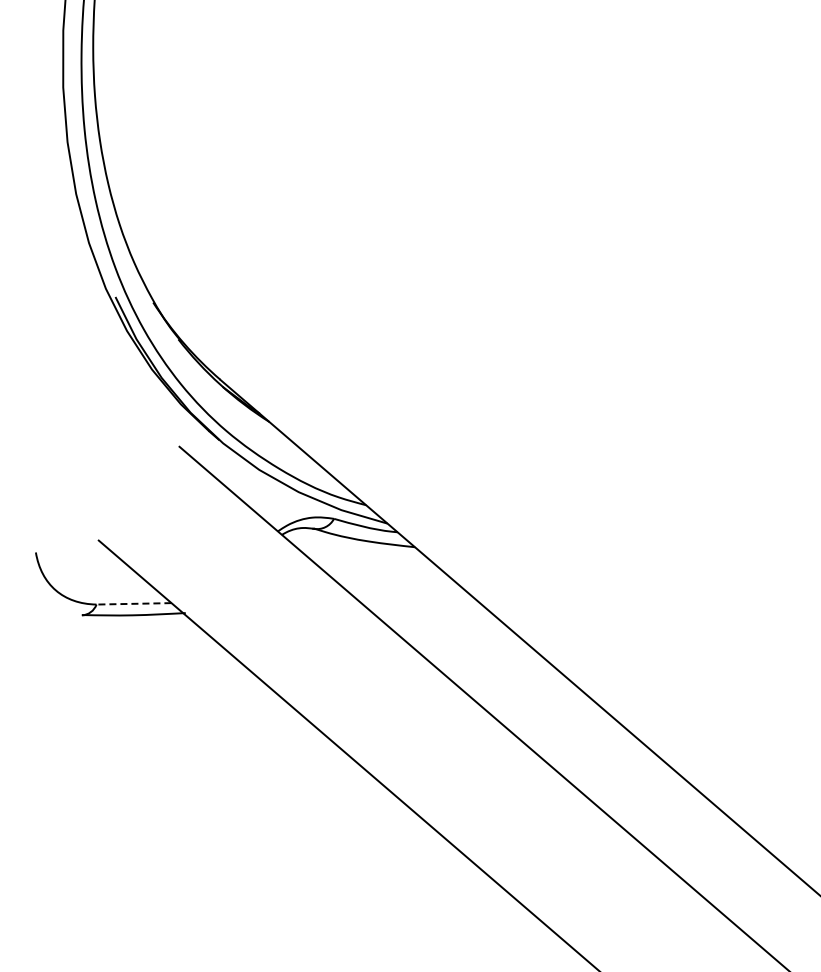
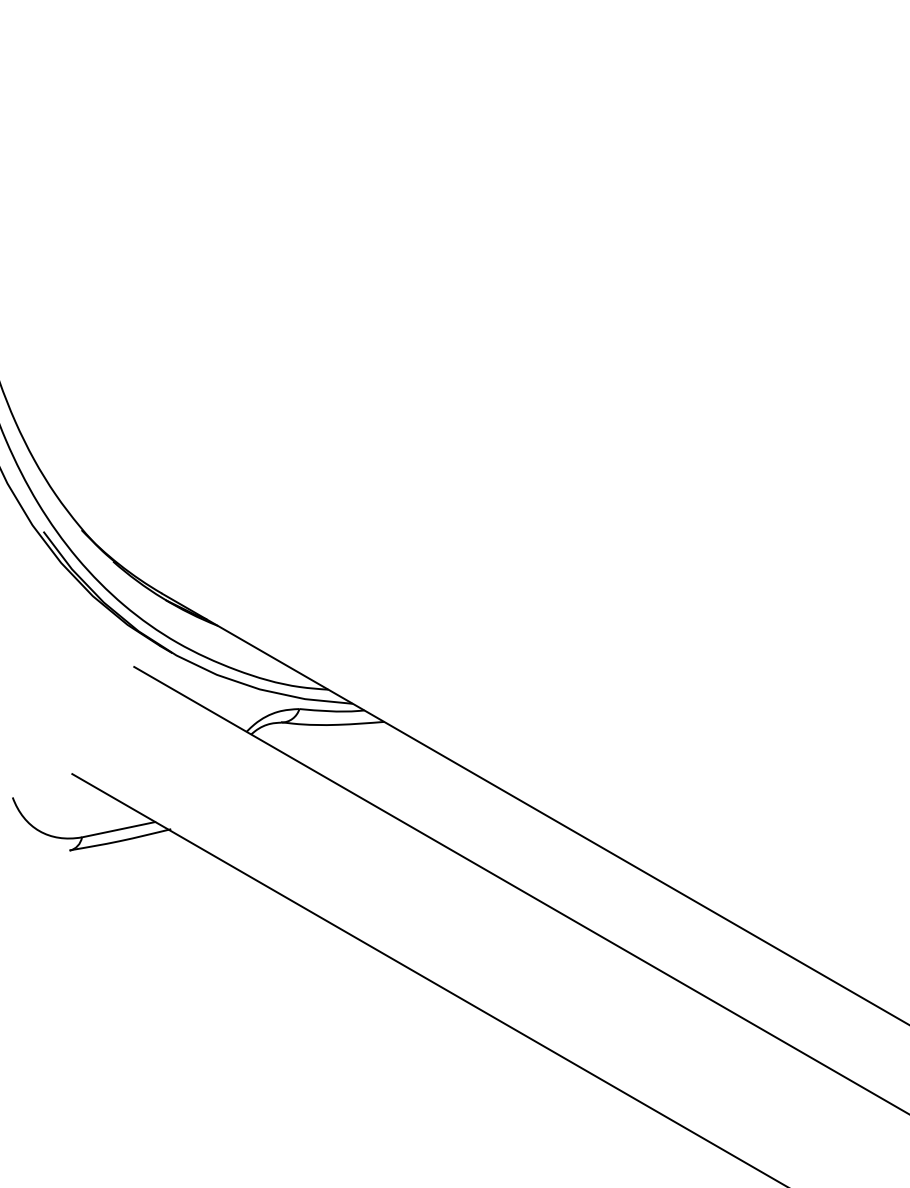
line: (133, 603) -> (118, 829), dashed -> solid

